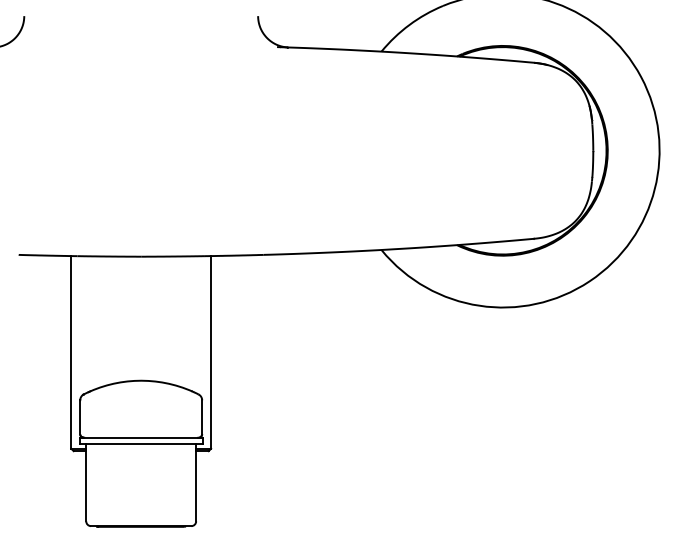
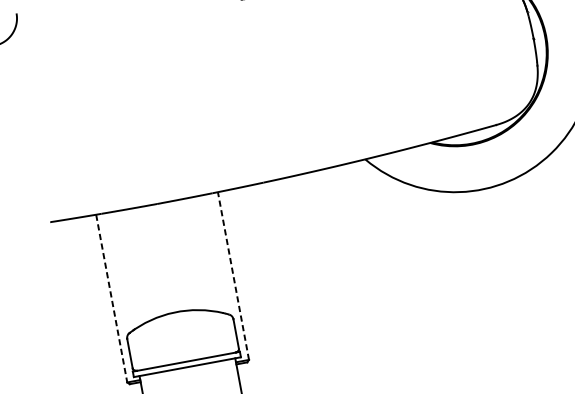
line: (211, 351) -> (233, 275), solid -> dashed
line: (71, 352) -> (111, 298), solid -> dashed

